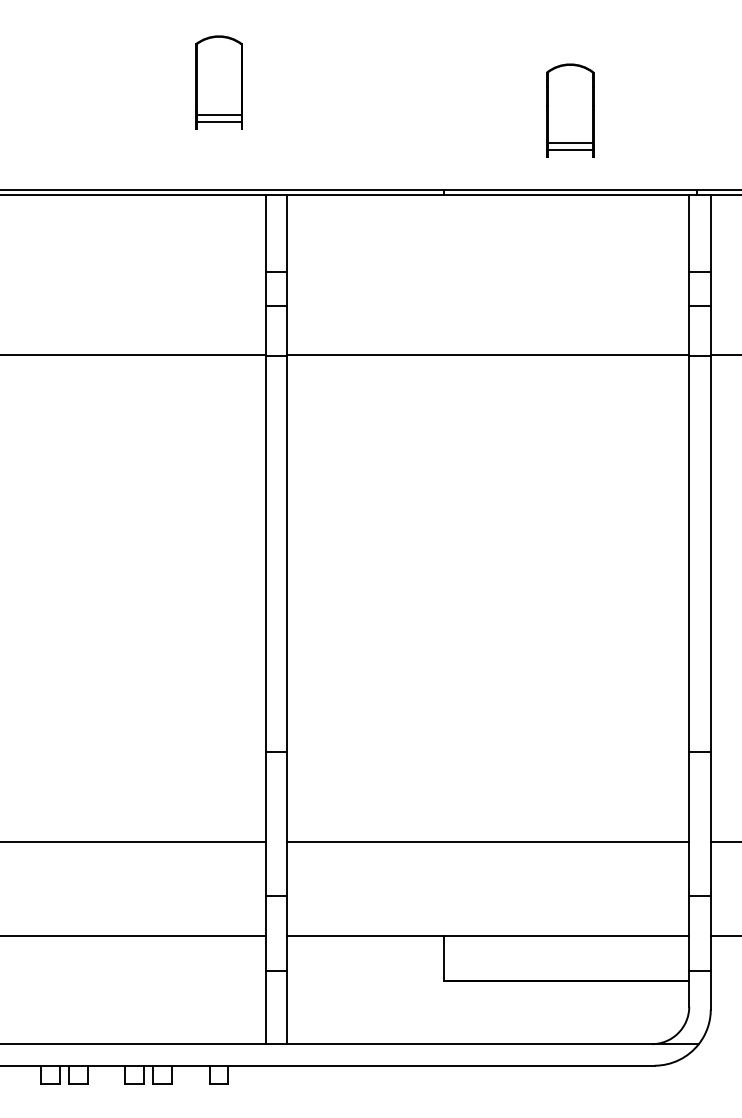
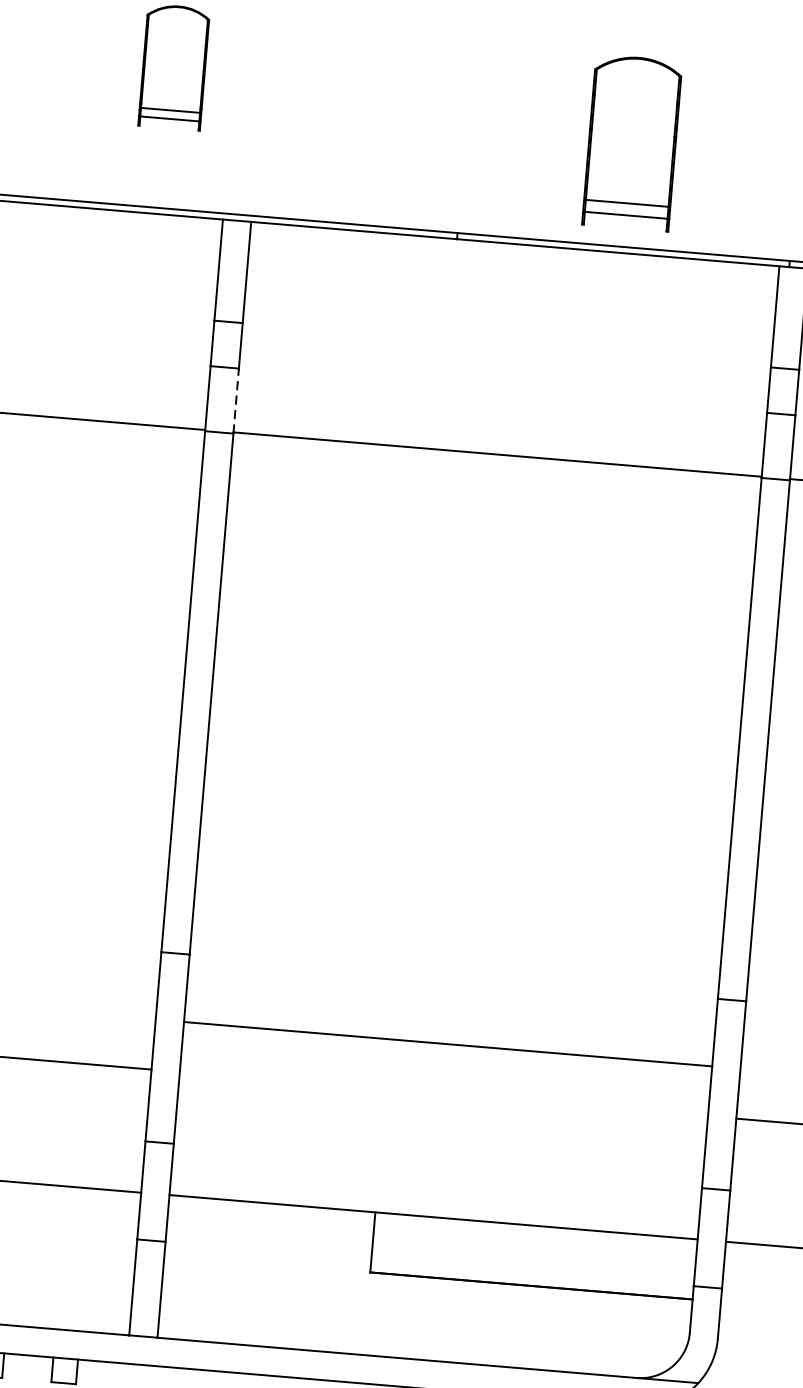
part: (570, 110) -> (632, 142), size x1.4
line: (287, 330) -> (236, 400), solid -> dashed
line: (488, 841) -> (448, 1043), moved

